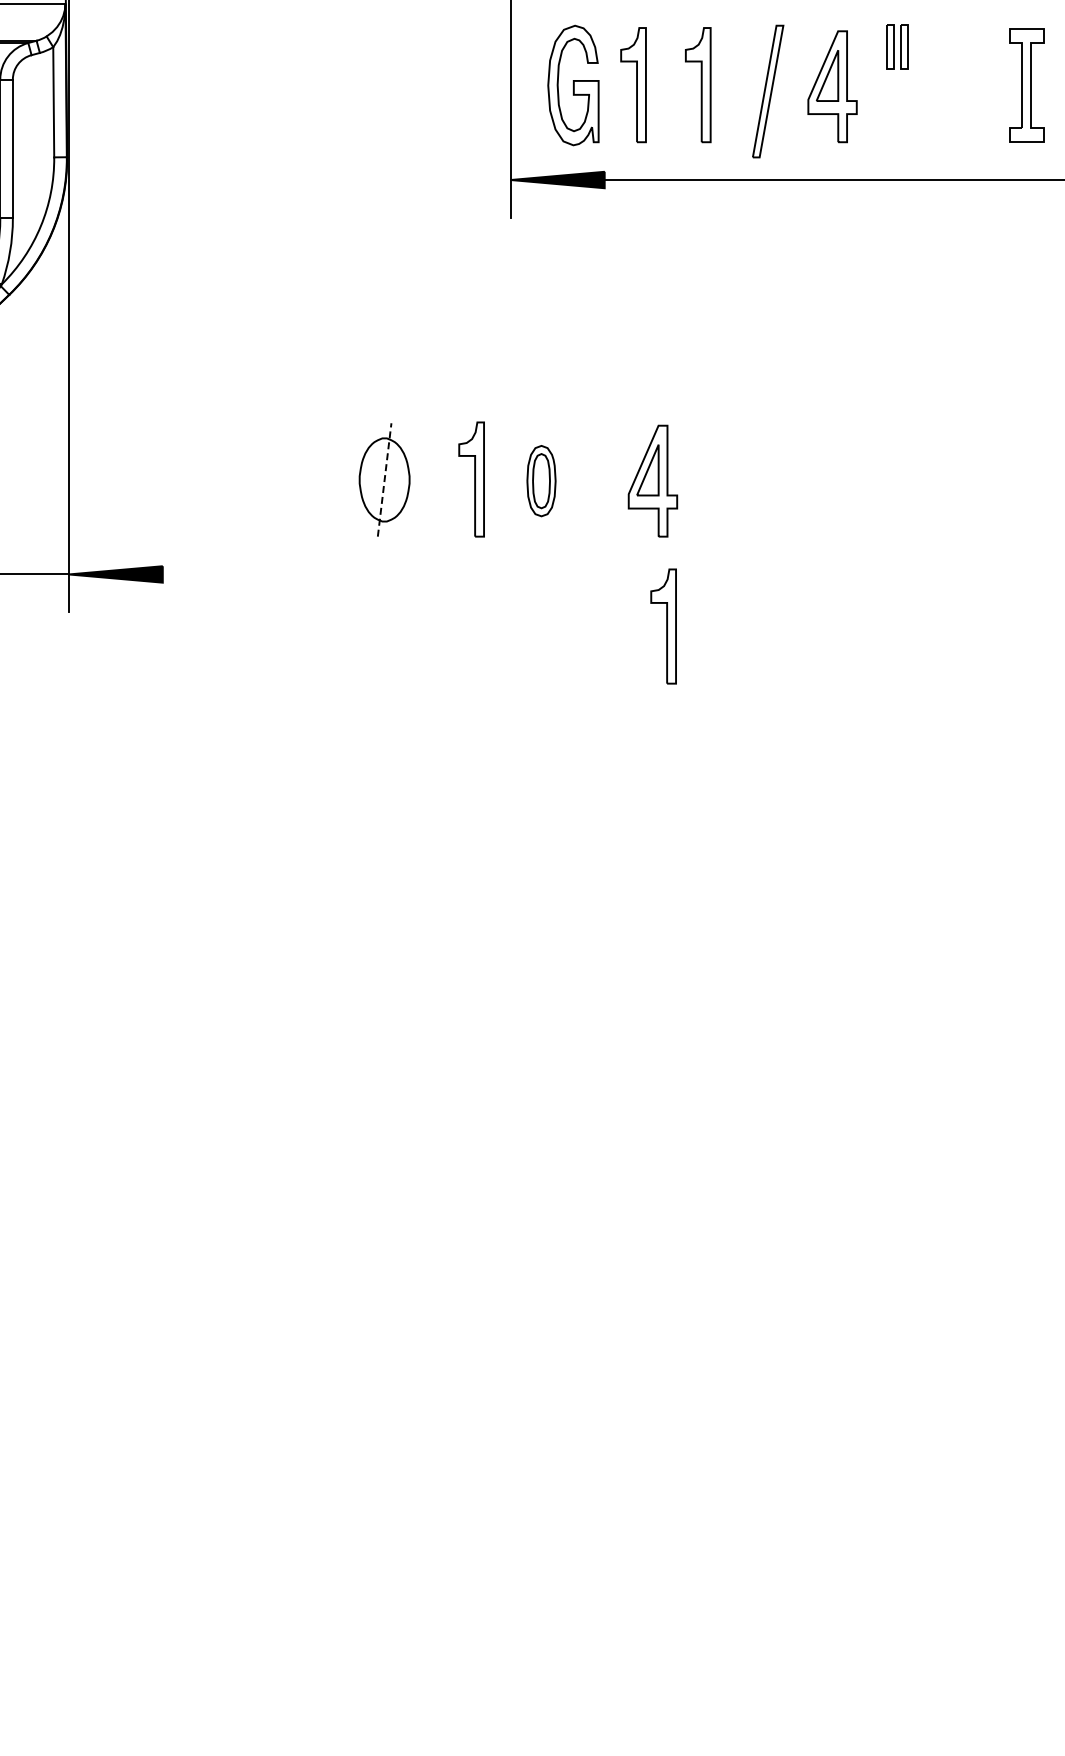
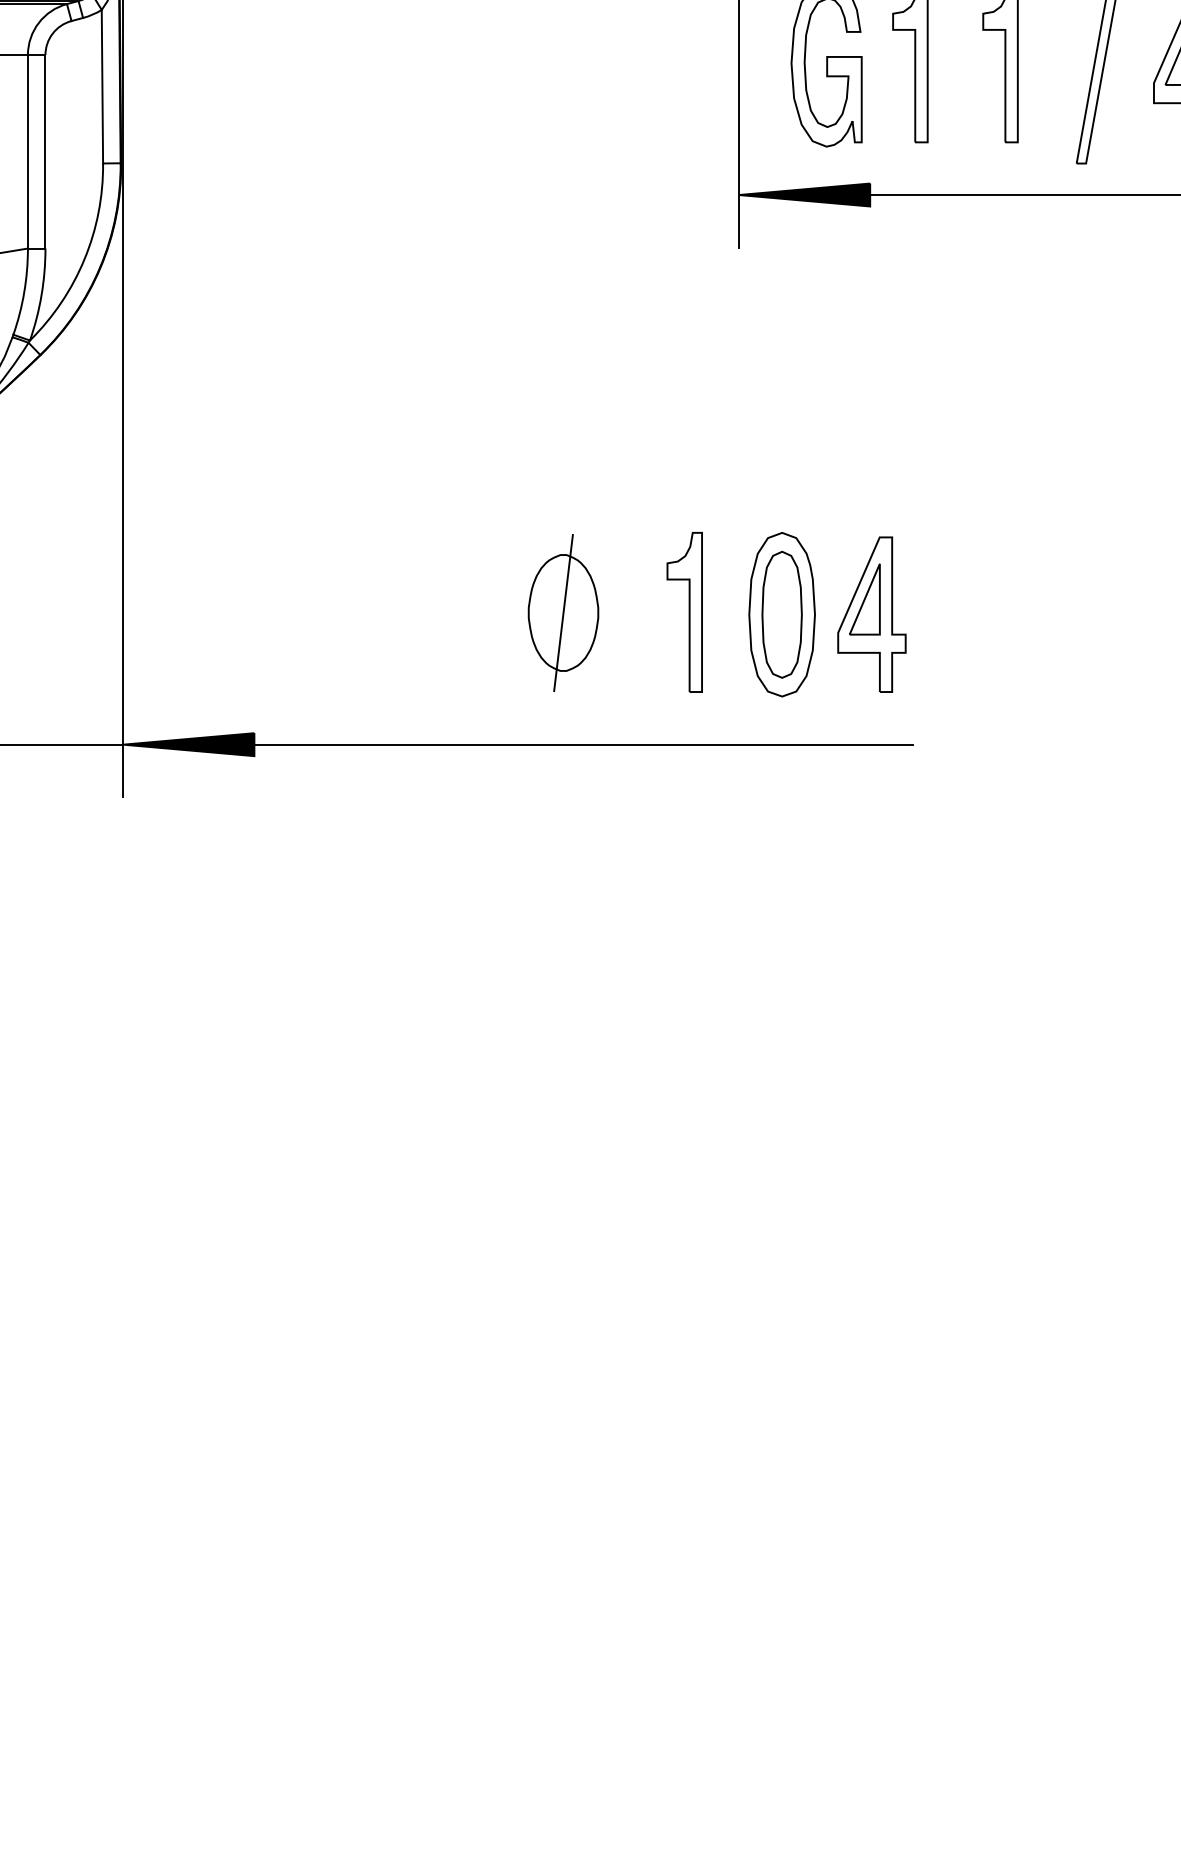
line: (384, 479) -> (563, 612), dashed -> solid
part: (541, 480) -> (782, 613), size x1.67
part: (652, 480) -> (871, 613), moved
line: (398, 574) -> (582, 744), added
part: (663, 626) -> (952, 817), removed

